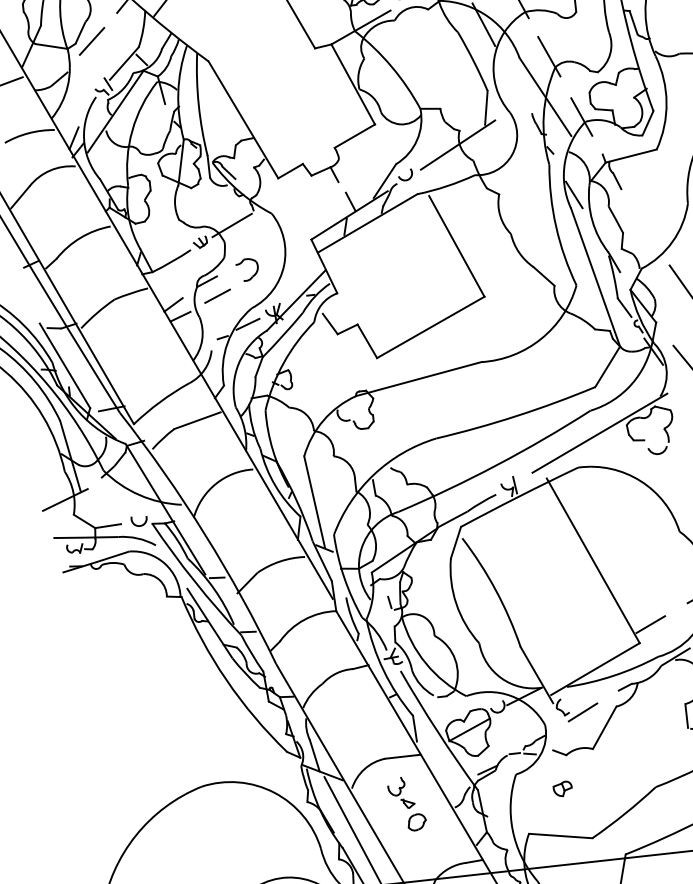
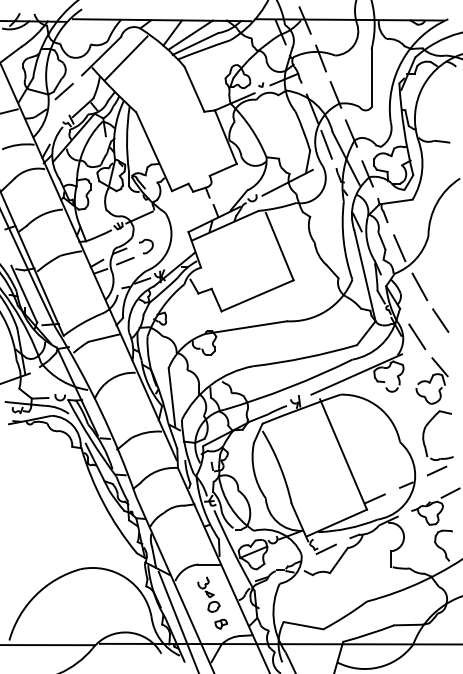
line: (512, 78) -> (326, 144), added
line: (644, 228) -> (399, 248), added
part: (561, 788) -> (220, 623), moved

